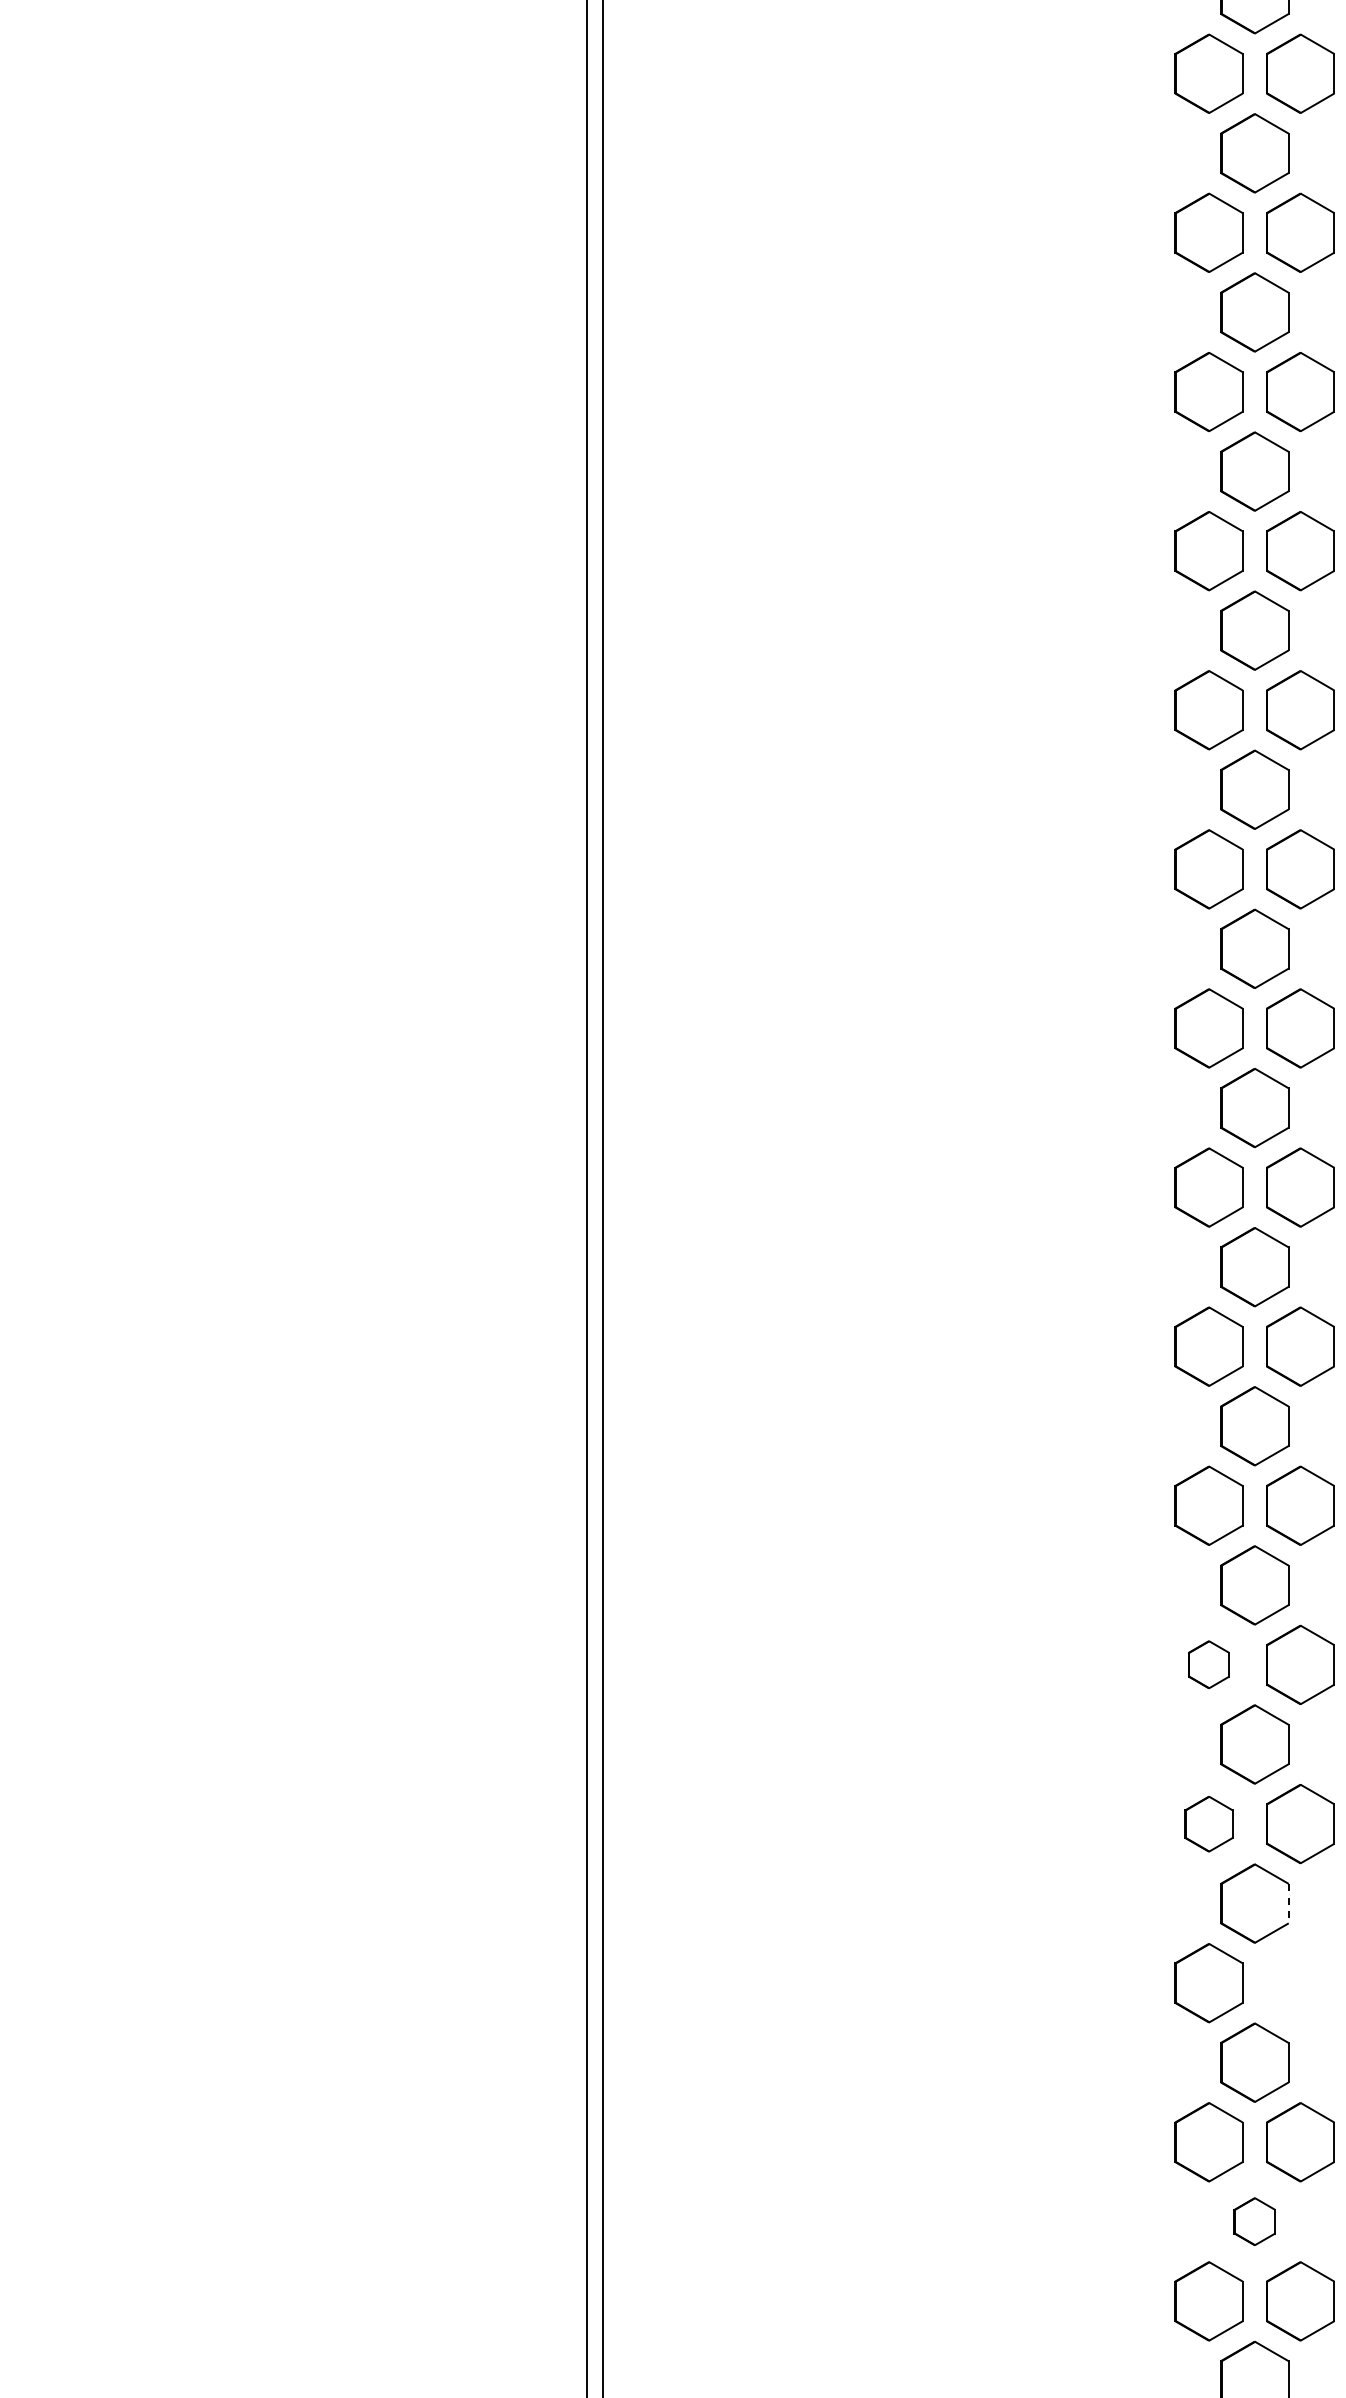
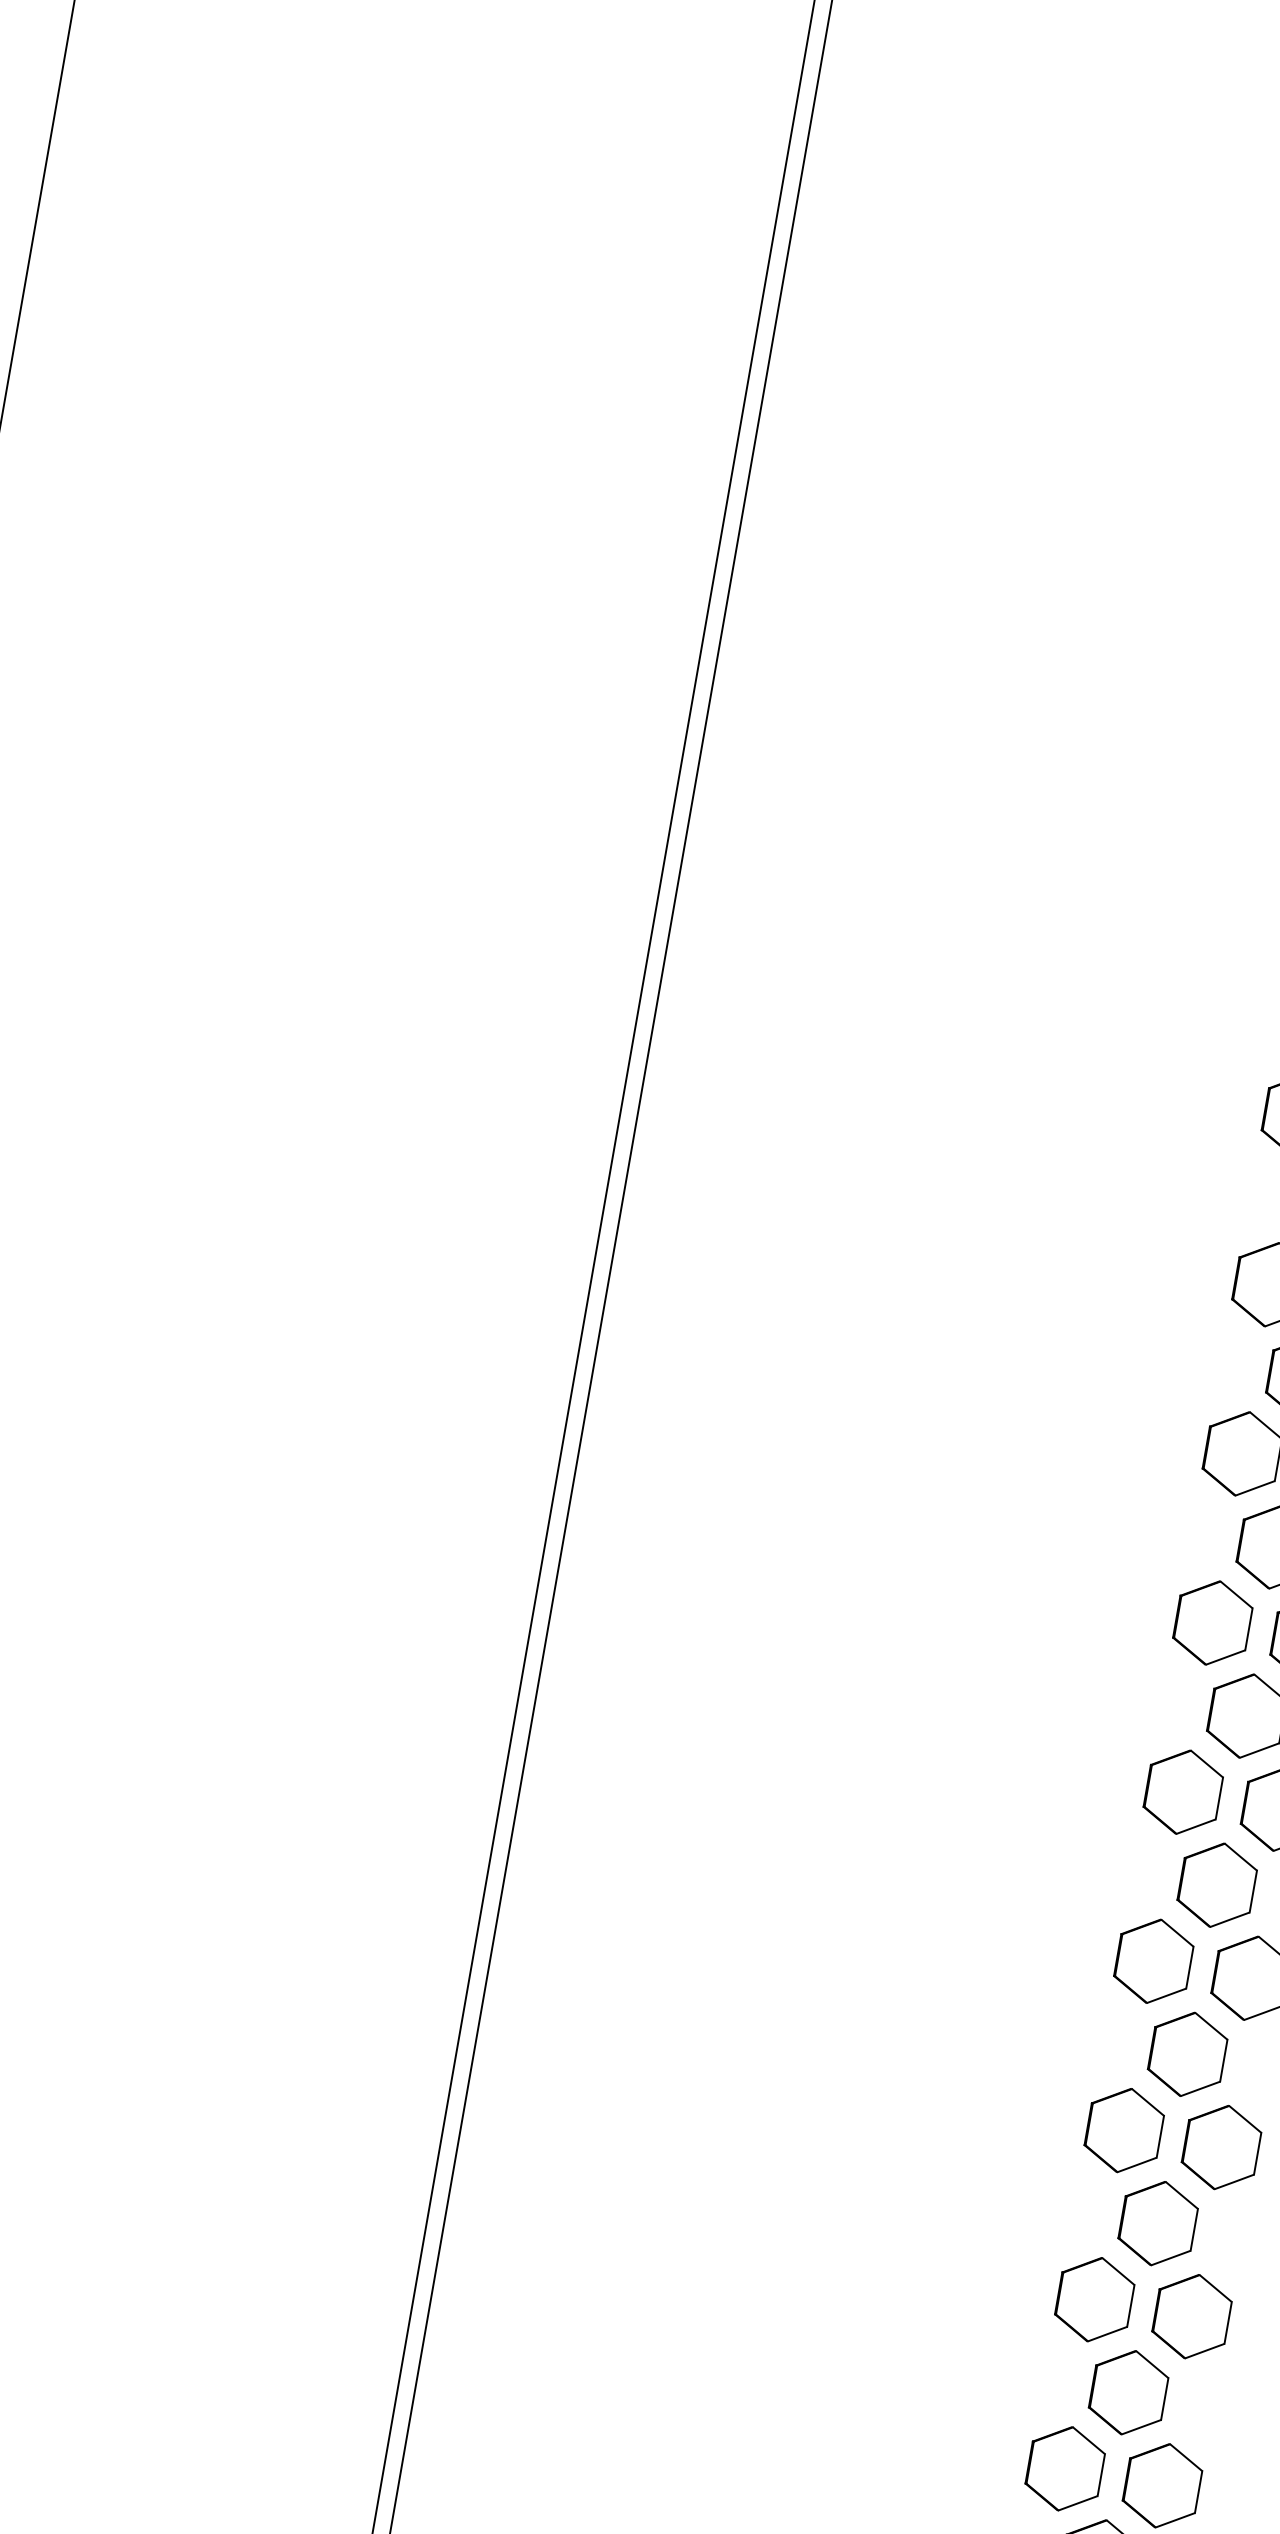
part: (1208, 1664) -> (1182, 1791), size x1.67
part: (1208, 1824) -> (1153, 1961), size x1.43
line: (1288, 1903) -> (1223, 2060), dashed -> solid
part: (1300, 1983) -> (1221, 2147), added
part: (1254, 2221) -> (1128, 2392), size x1.67

